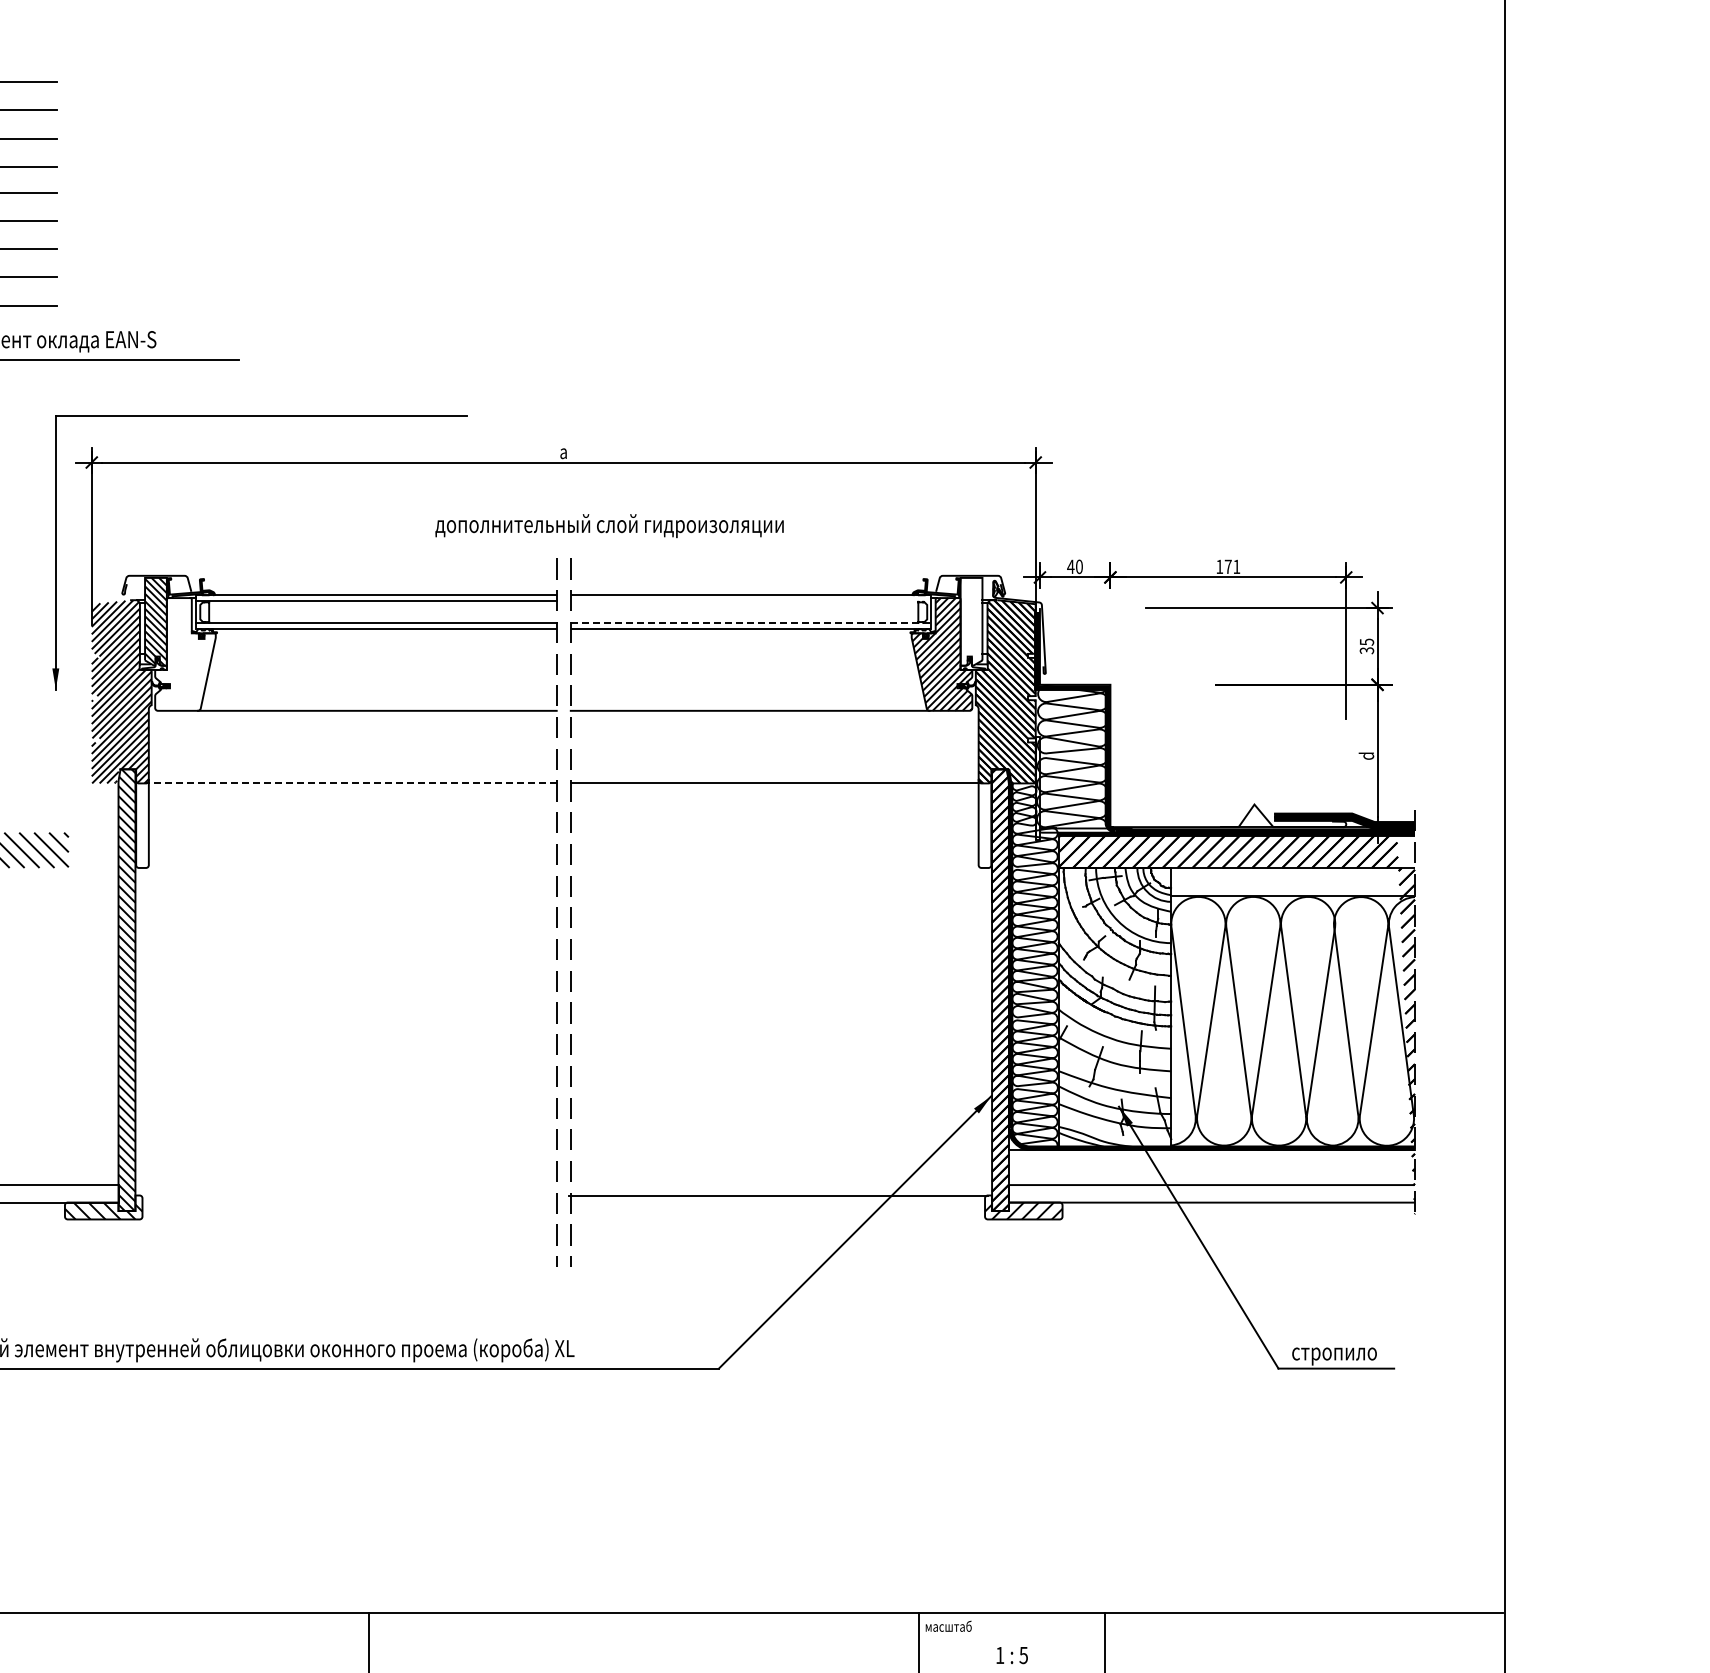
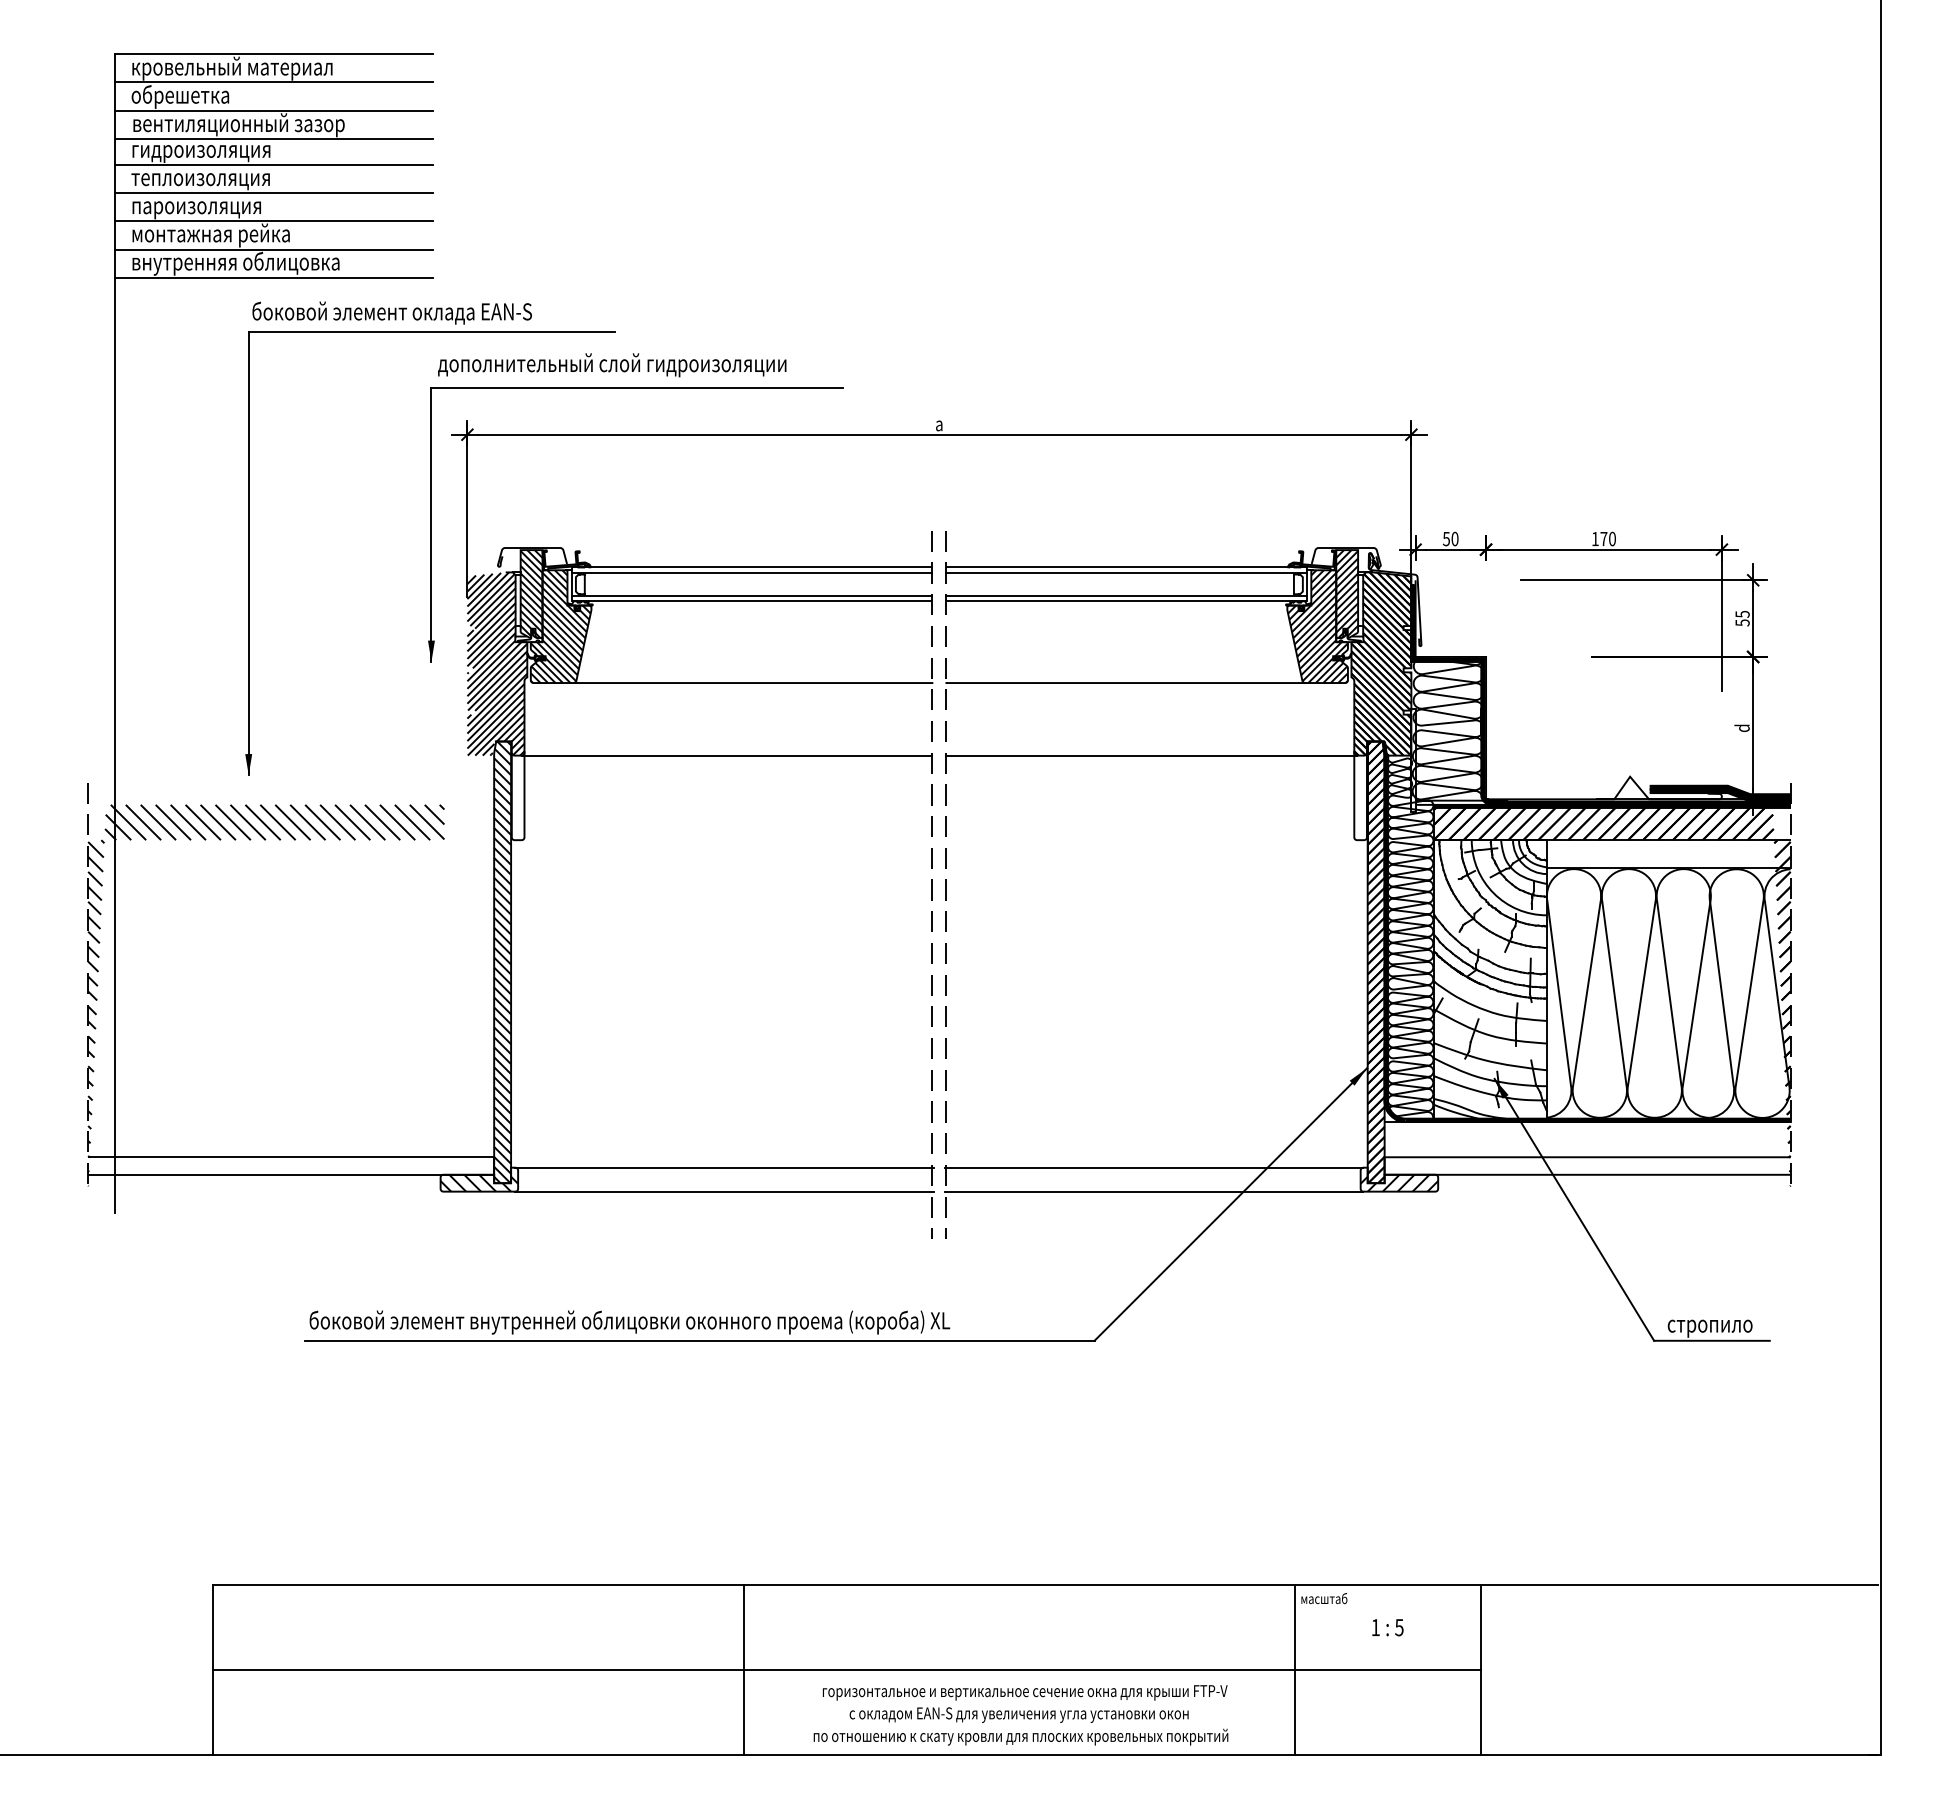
text: (609, 526) -> (612, 365), moved
text: (1236, 566) -> (1612, 538), 171 -> 170
text: (1070, 567) -> (1446, 539), 40 -> 50
line: (750, 601) -> (1126, 573), added
hatch: (971, 621) -> (1347, 593), added
line: (751, 623) -> (1127, 595), dashed -> solid
text: (1366, 650) -> (1742, 622), 35 -> 55
hatch: (184, 654) -> (560, 626), added
line: (350, 783) -> (726, 755), dashed -> solid
line: (348, 1195) -> (724, 1167), added
line: (348, 1219) -> (724, 1191), added
line: (778, 1219) -> (1154, 1191), added

